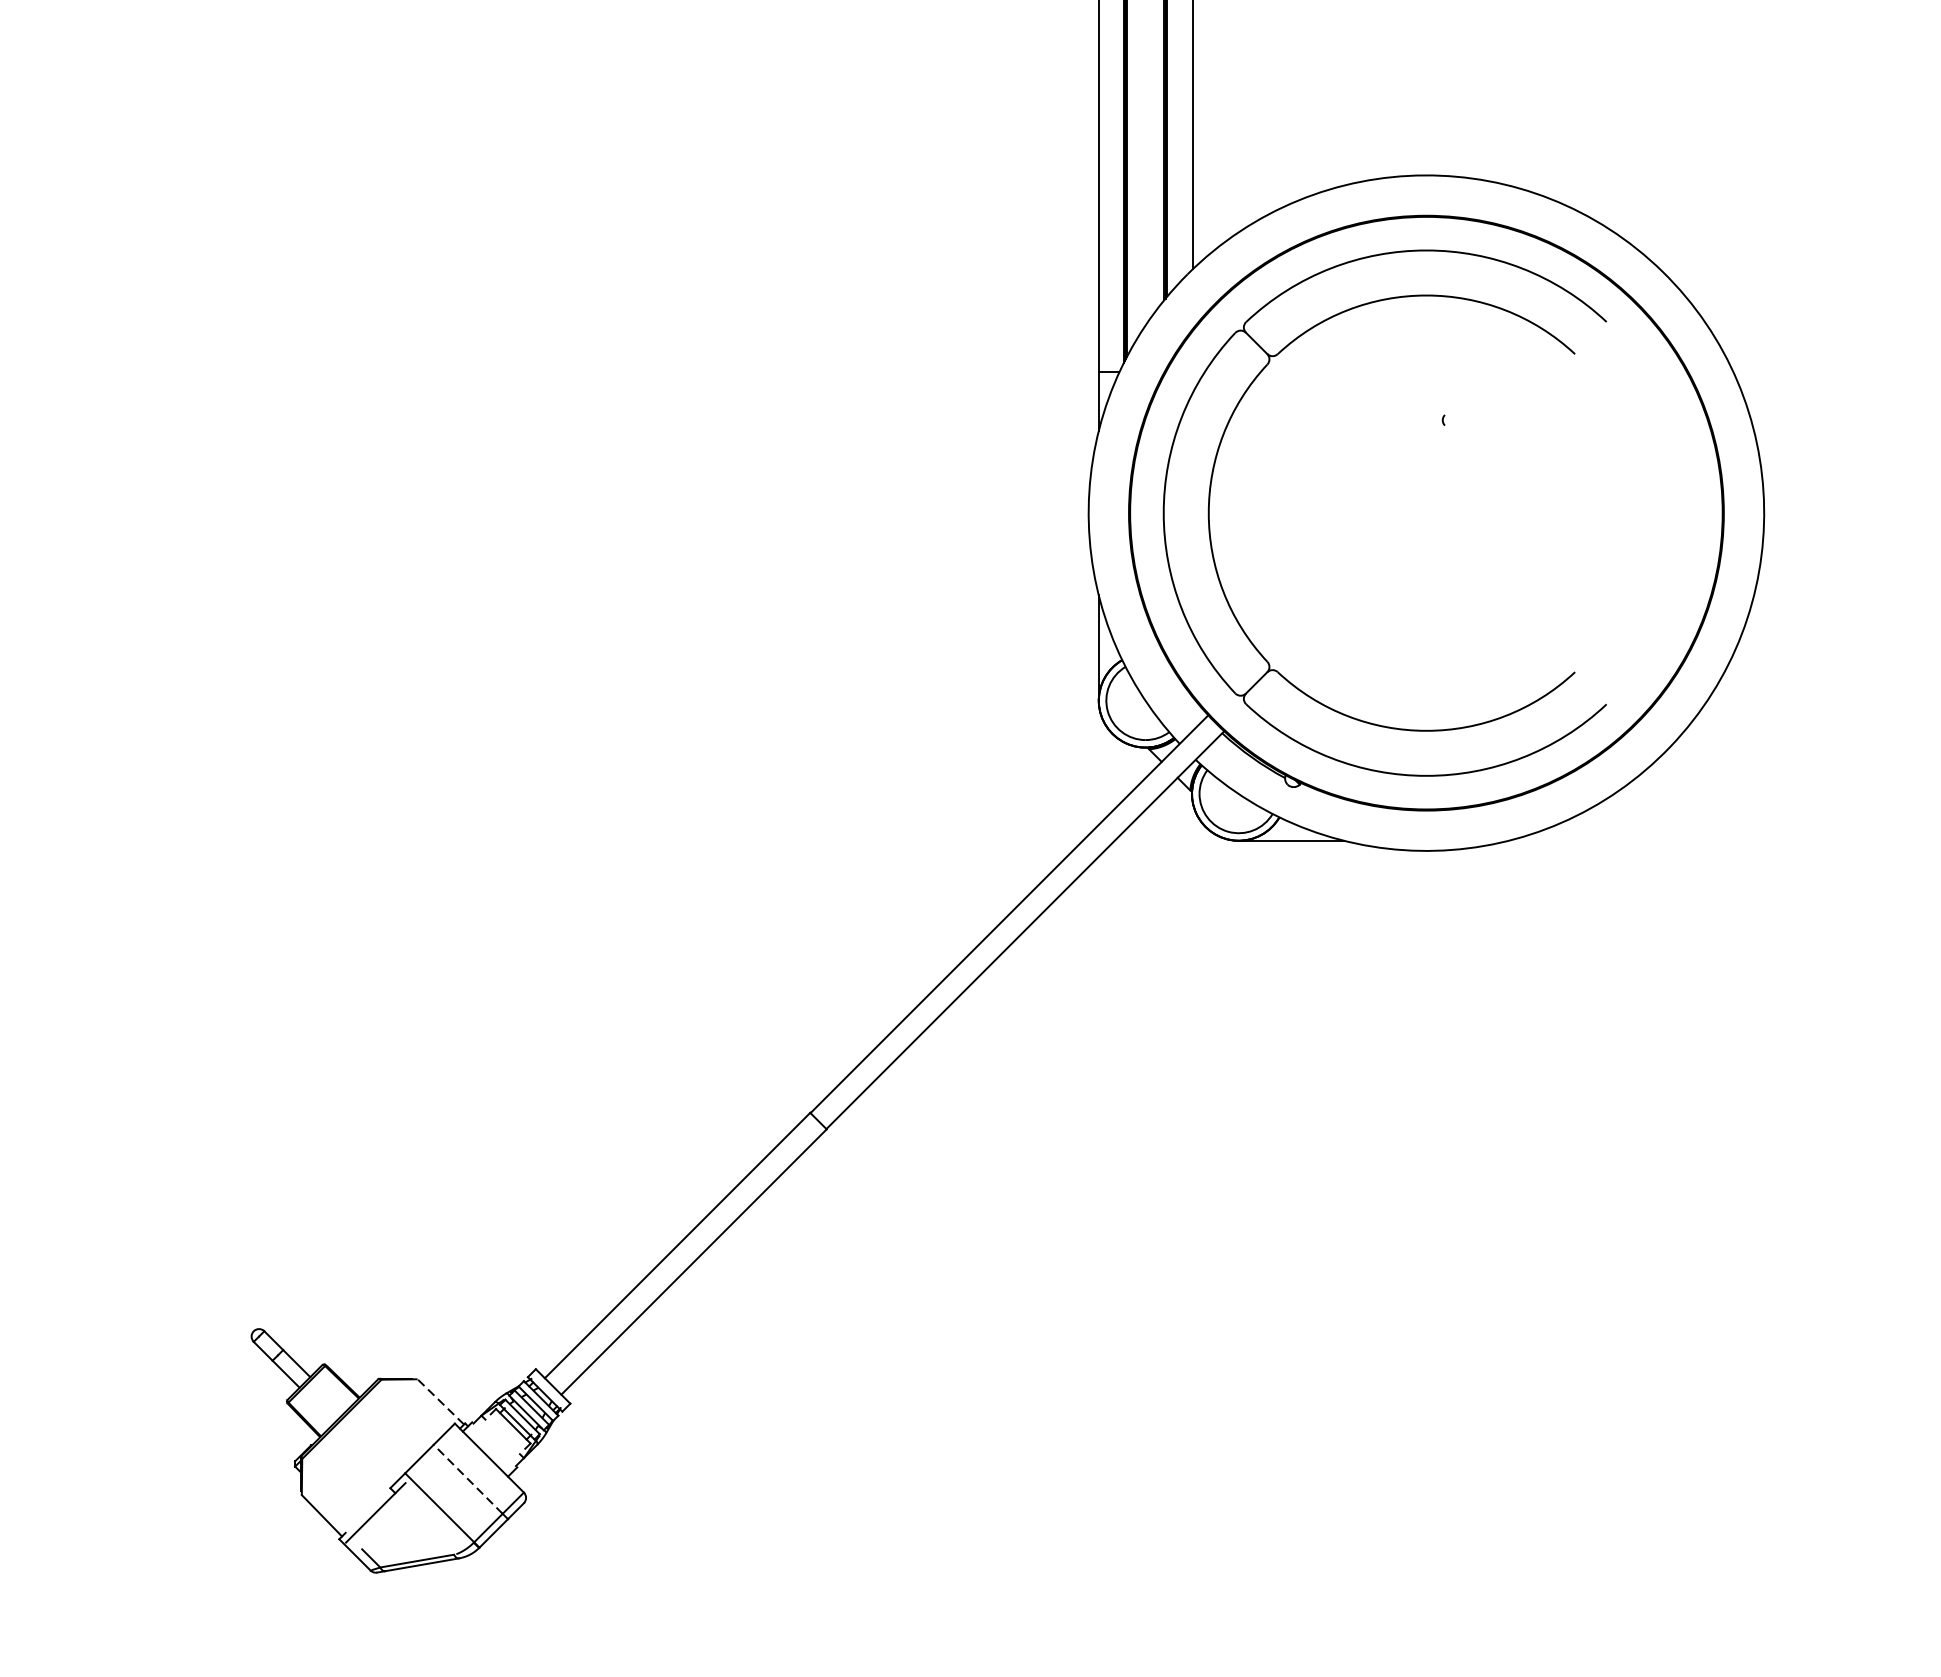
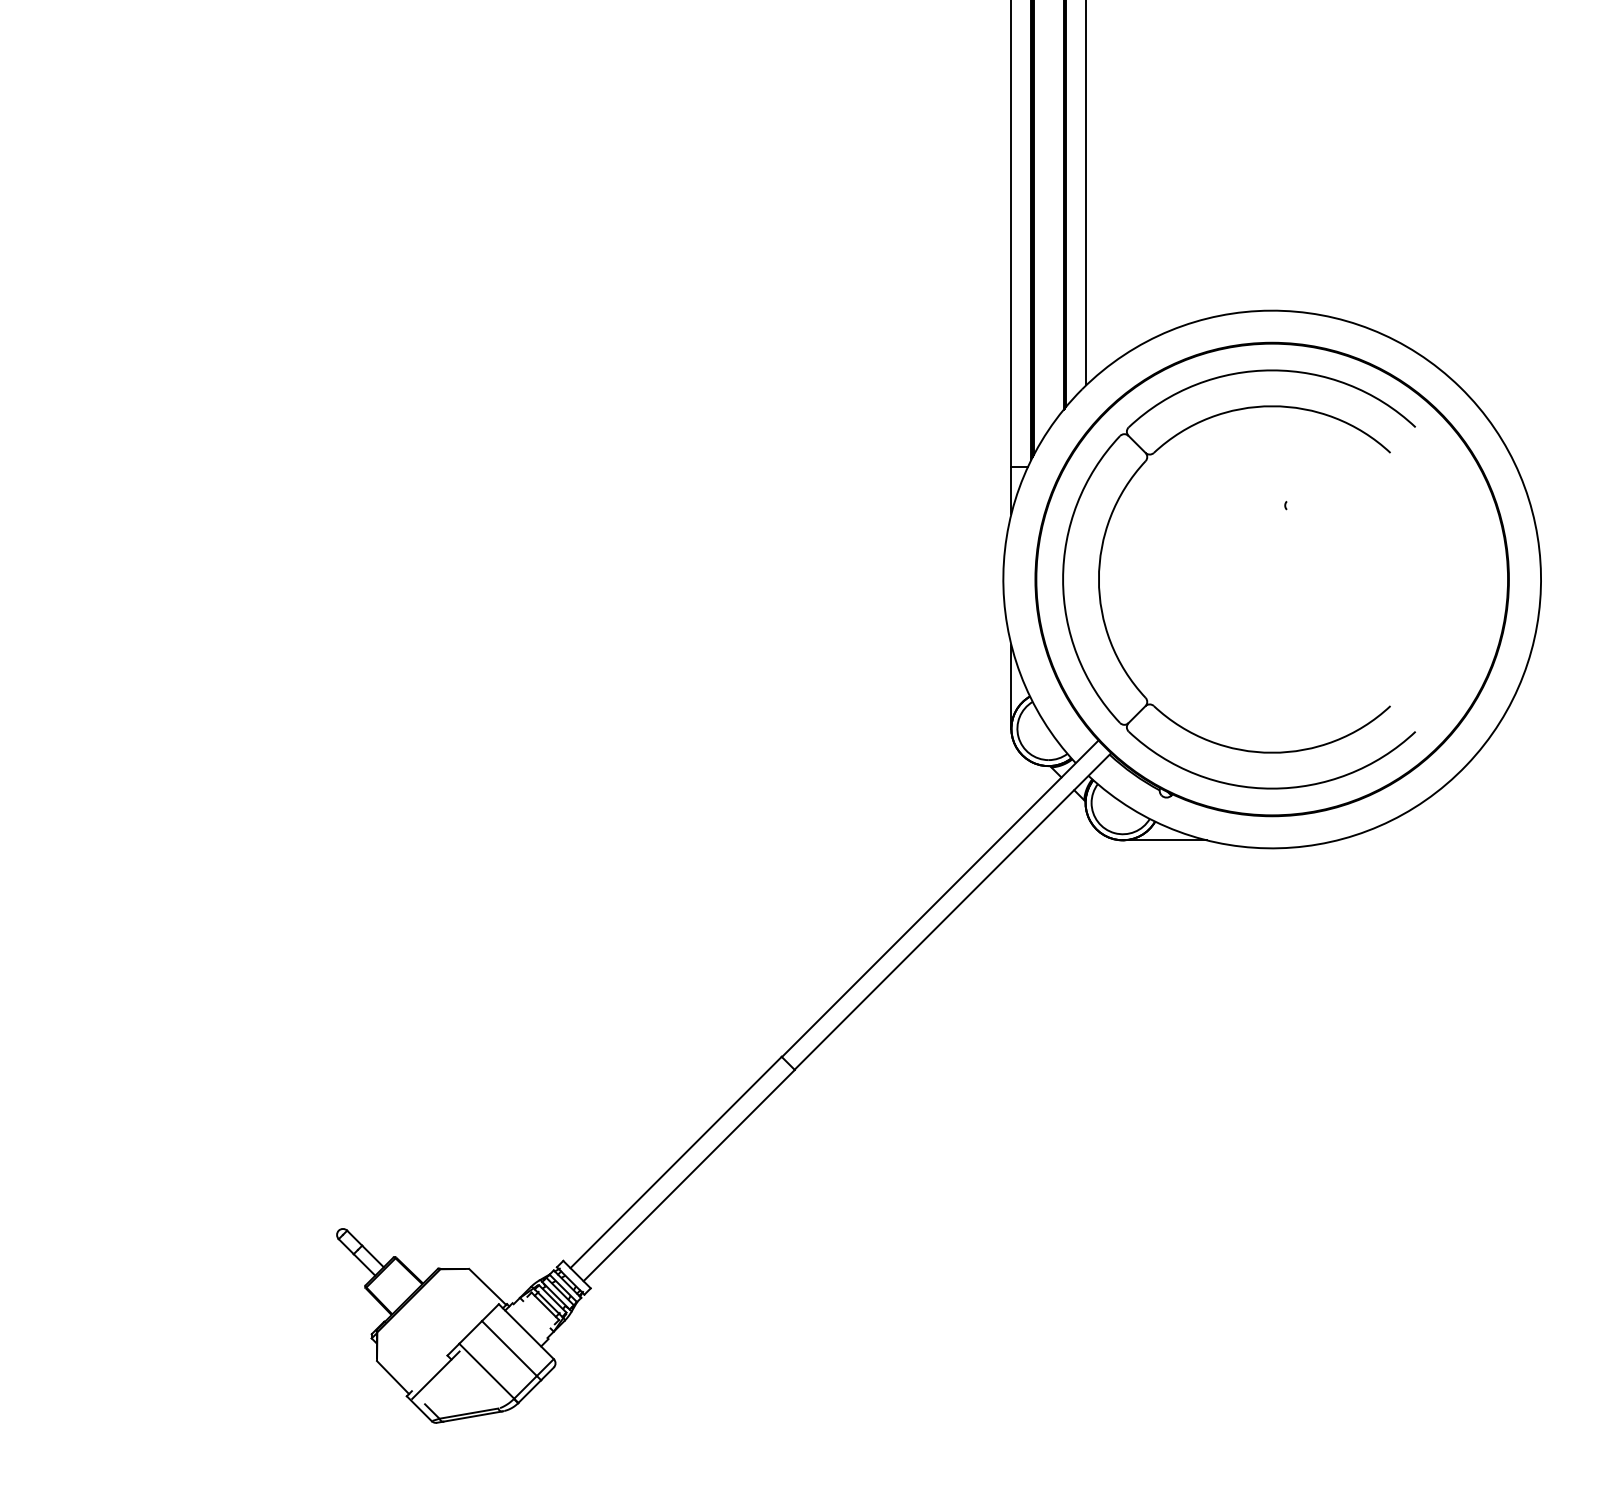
line: (440, 1401) -> (487, 1286), dashed -> solid
line: (468, 1479) -> (509, 1348), dashed -> solid

